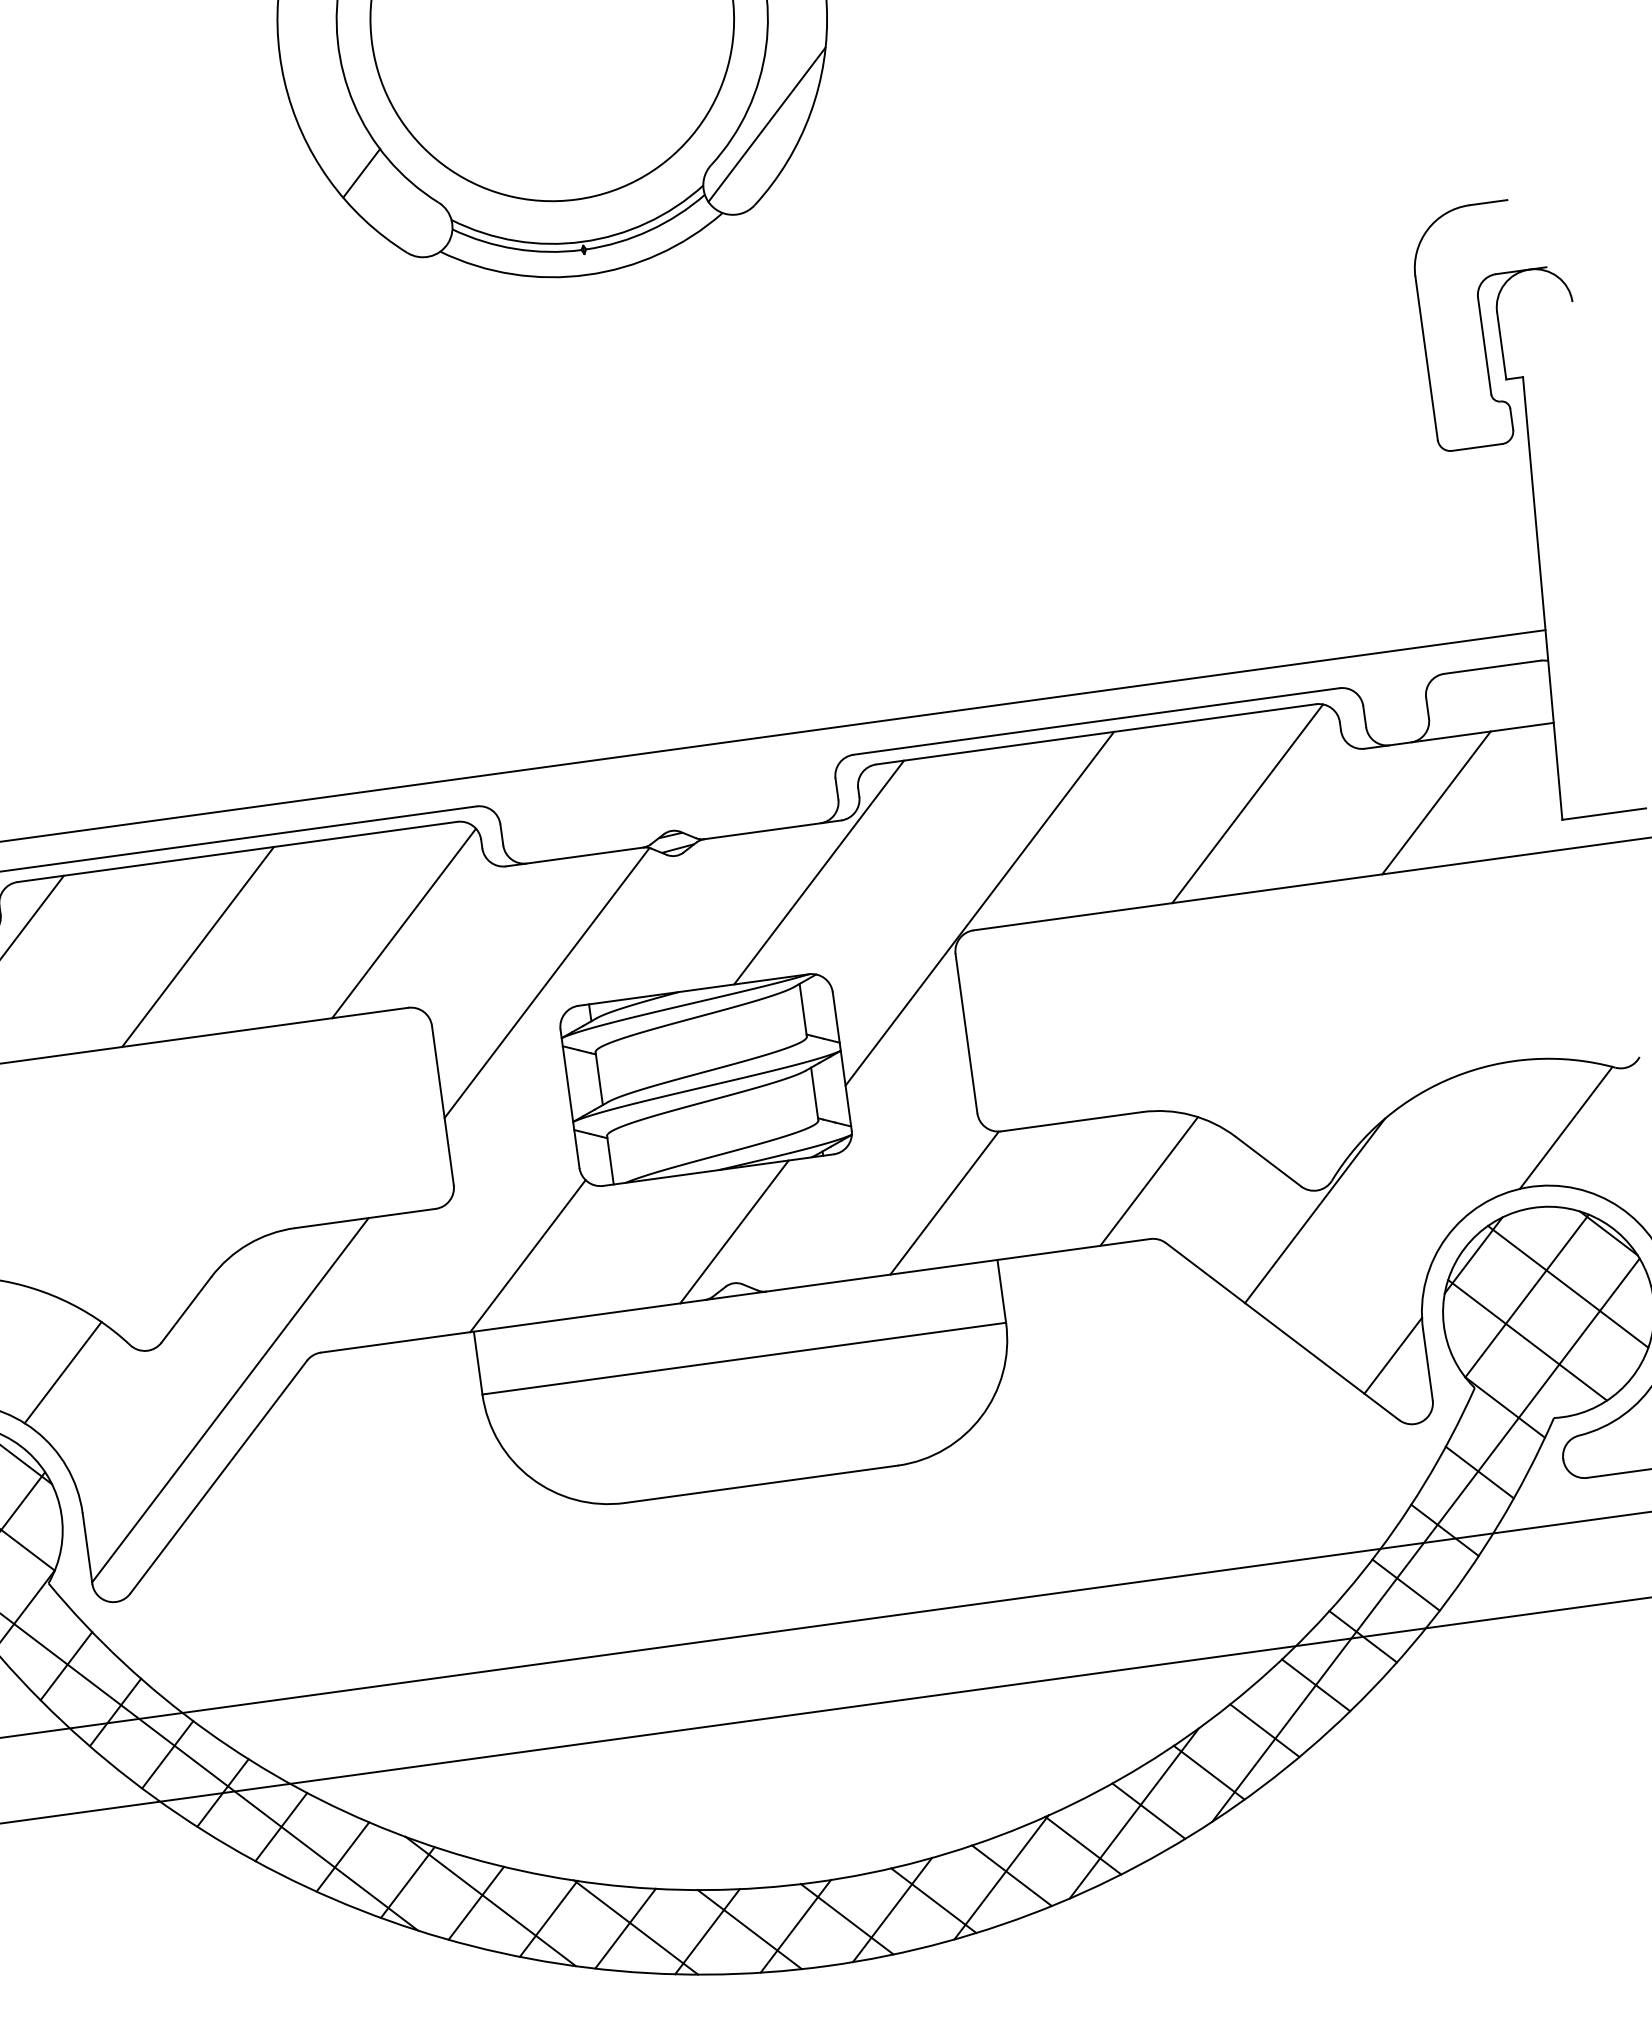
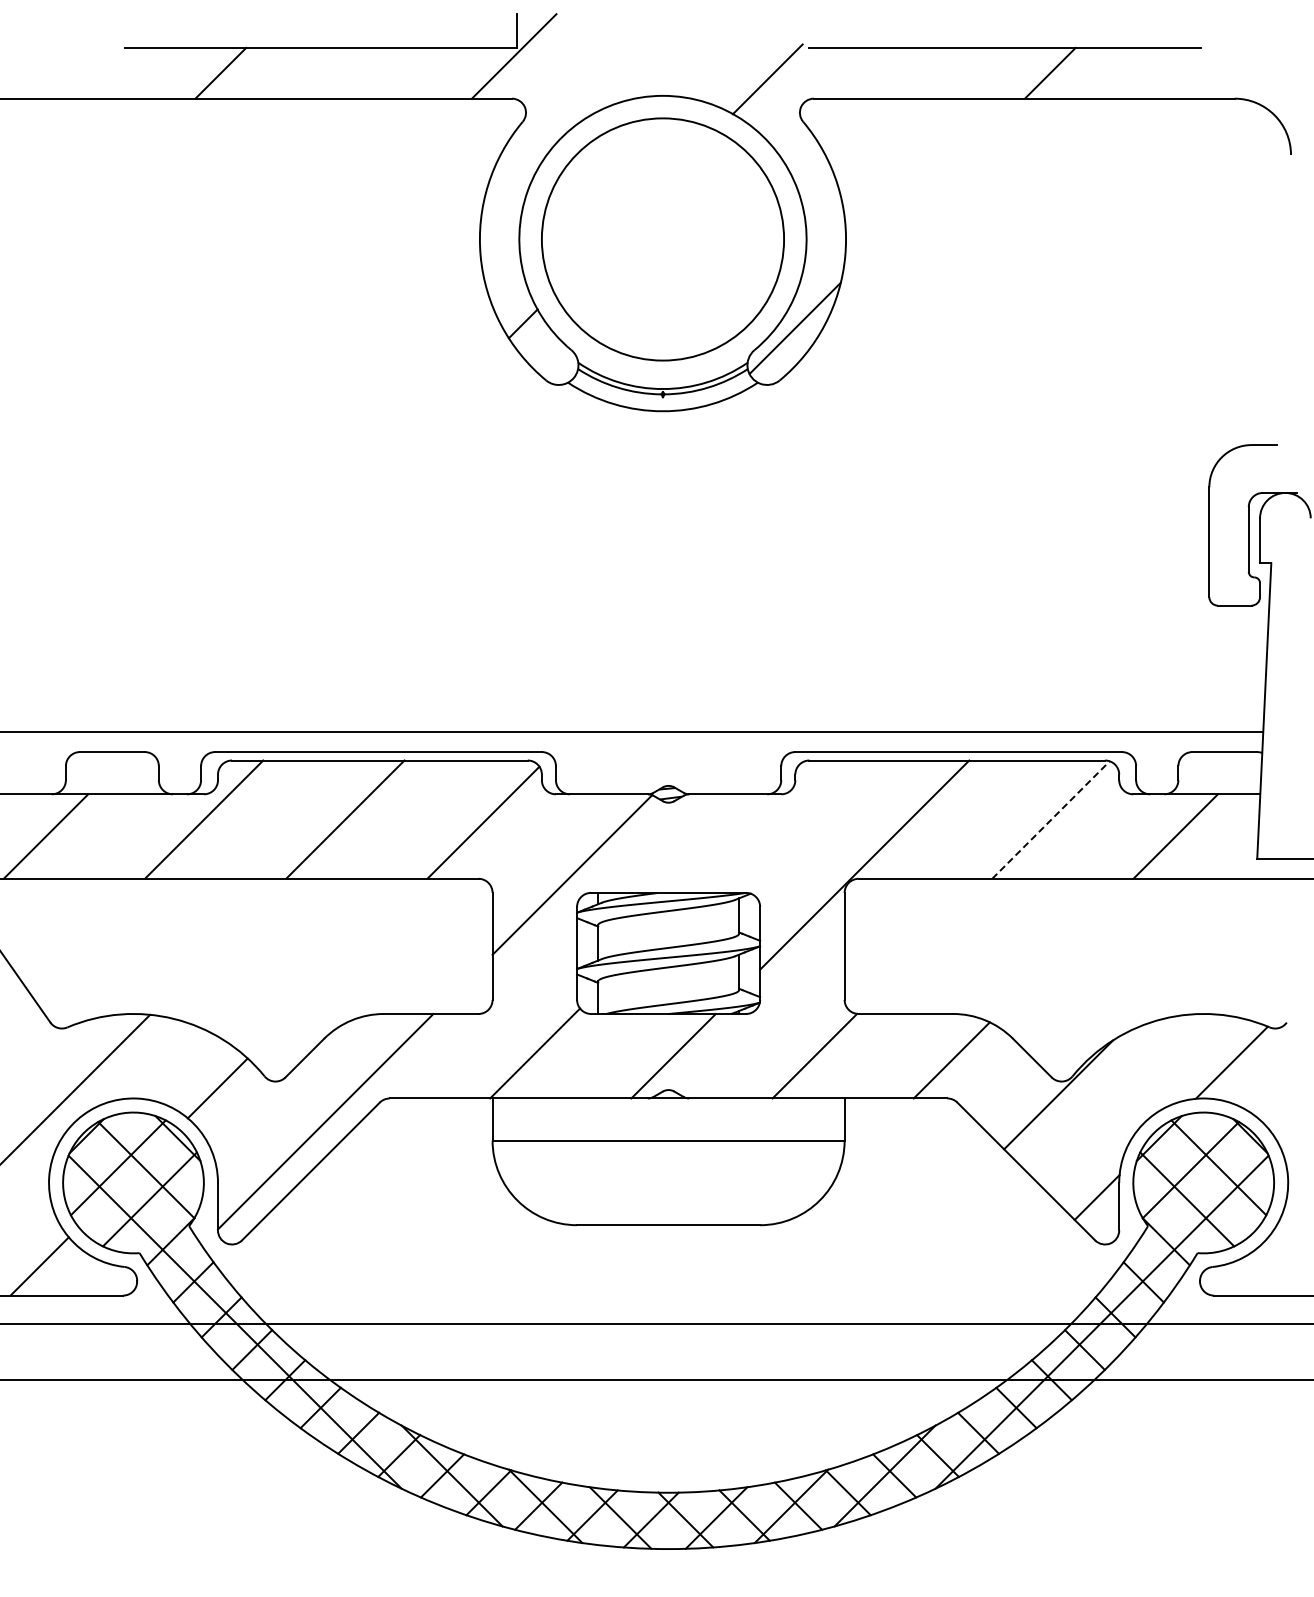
line: (1248, 802) -> (1051, 819), solid -> dashed
line: (818, 872) -> (761, 826), removed

